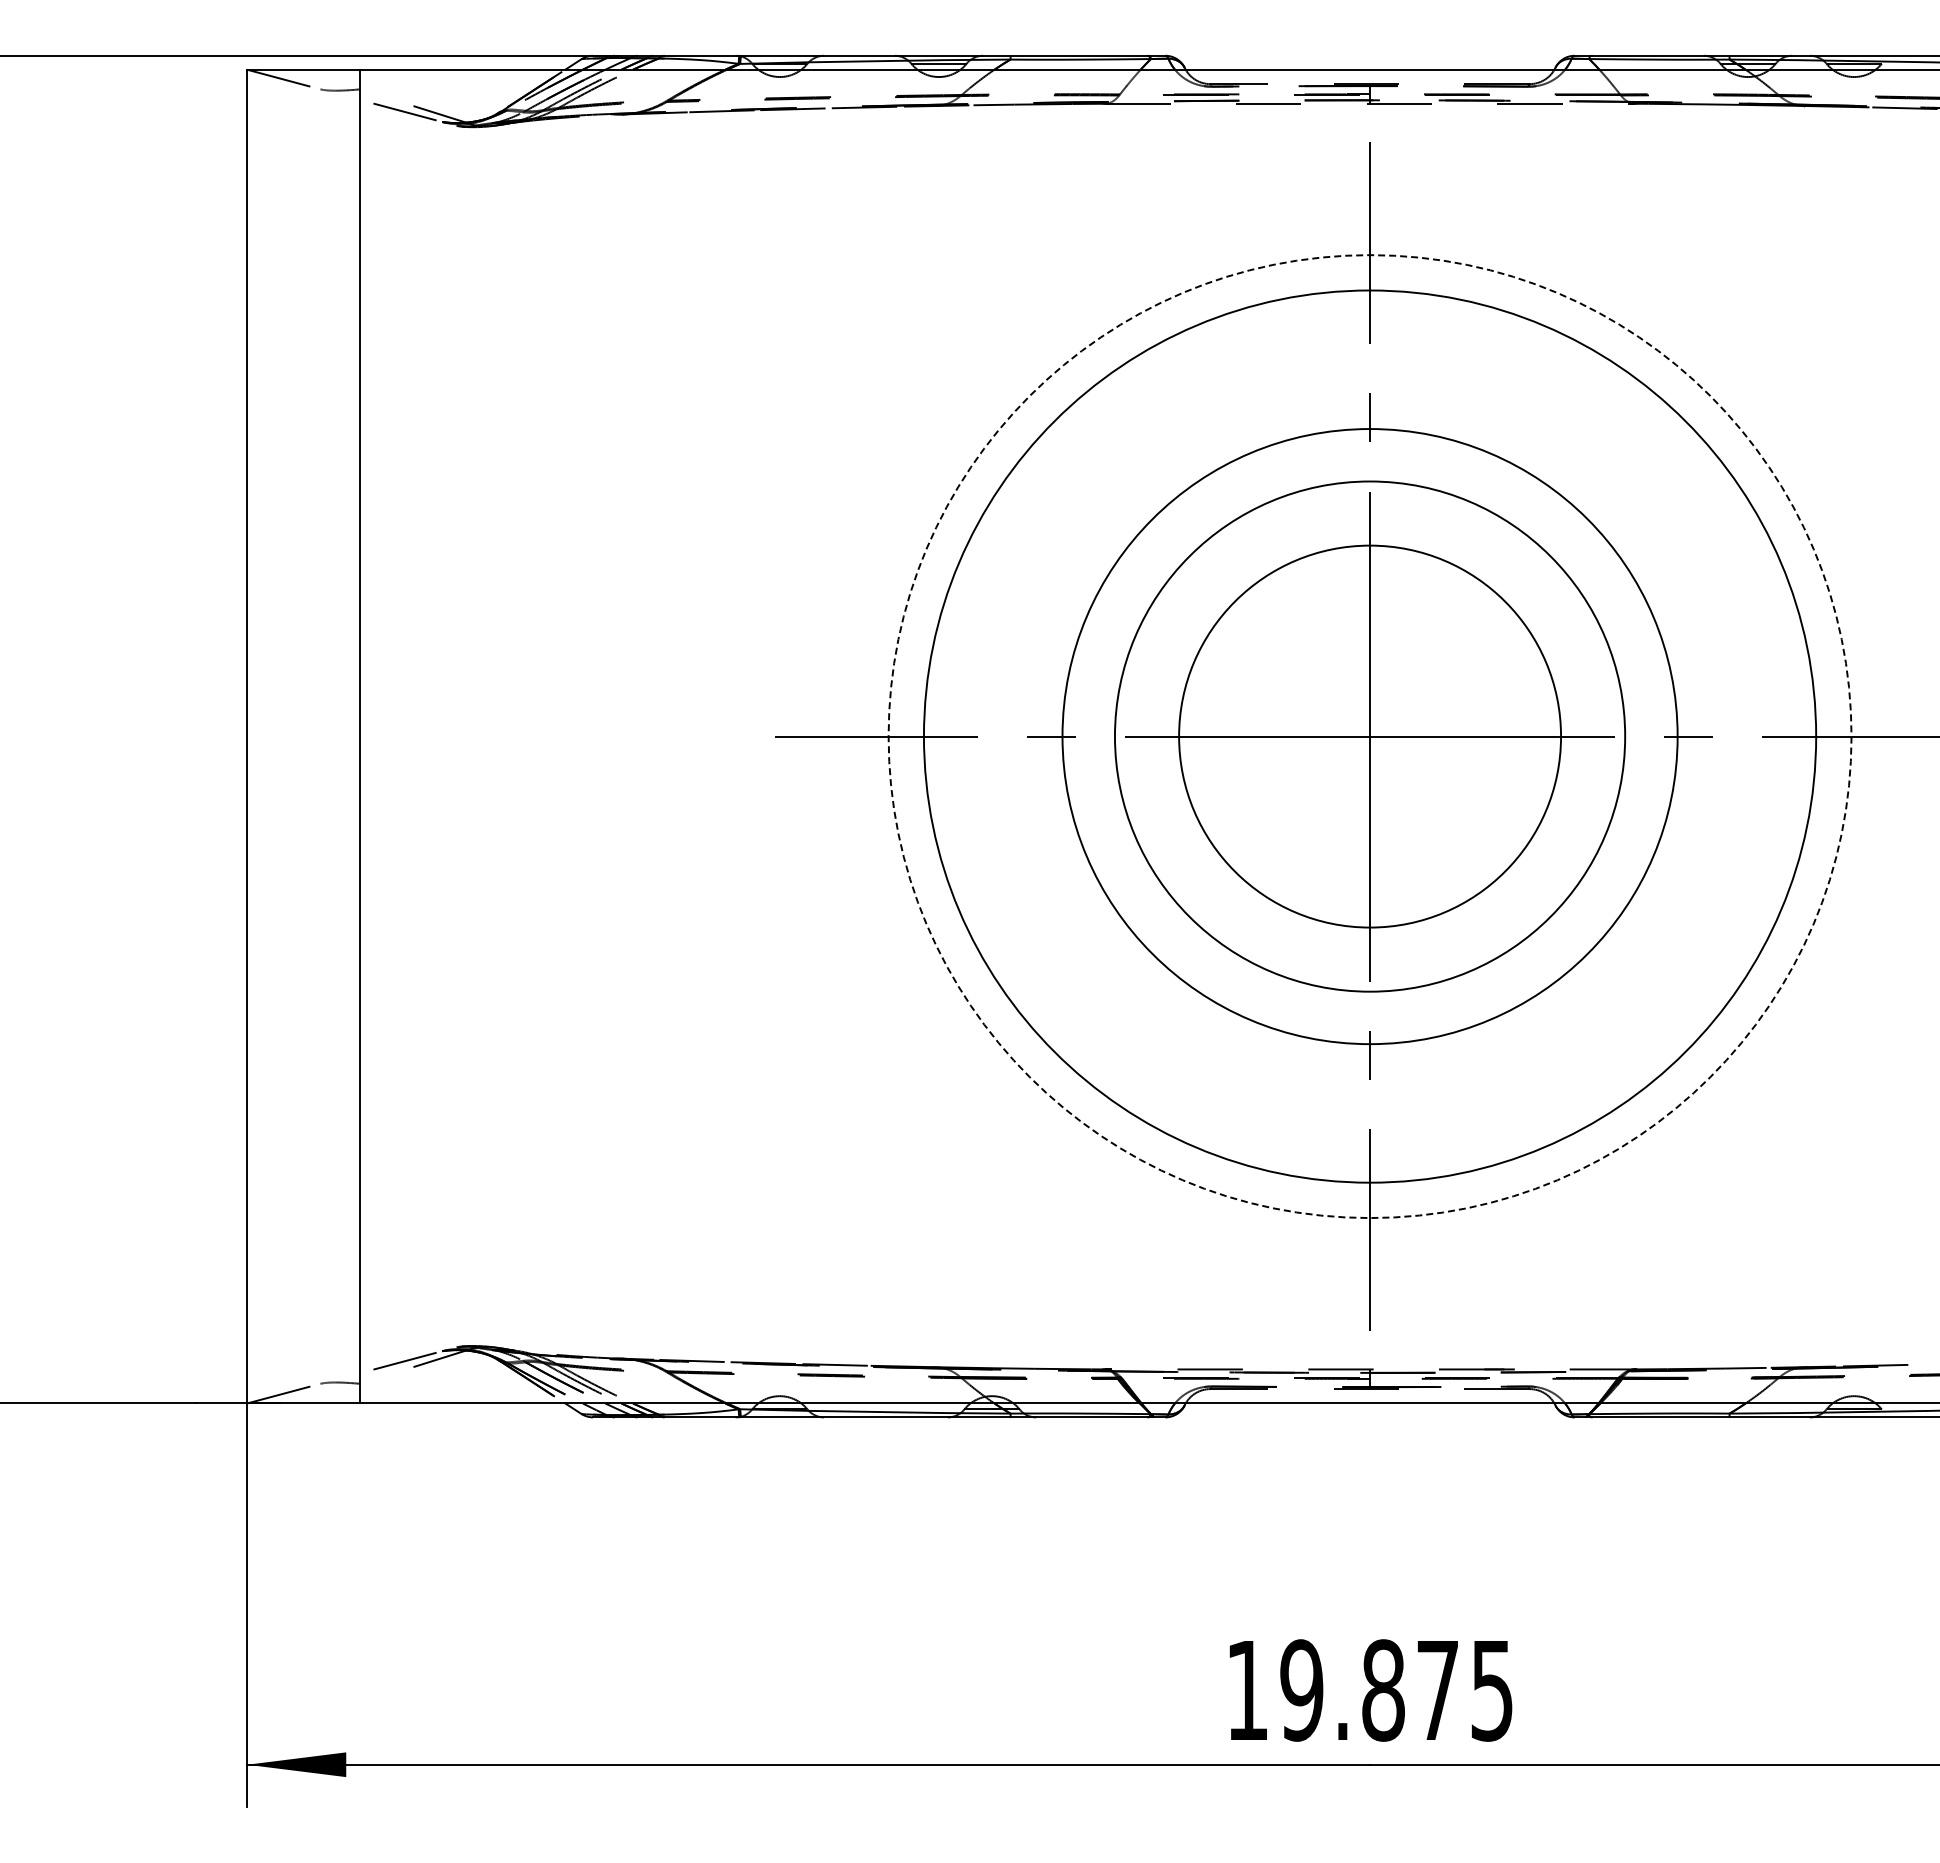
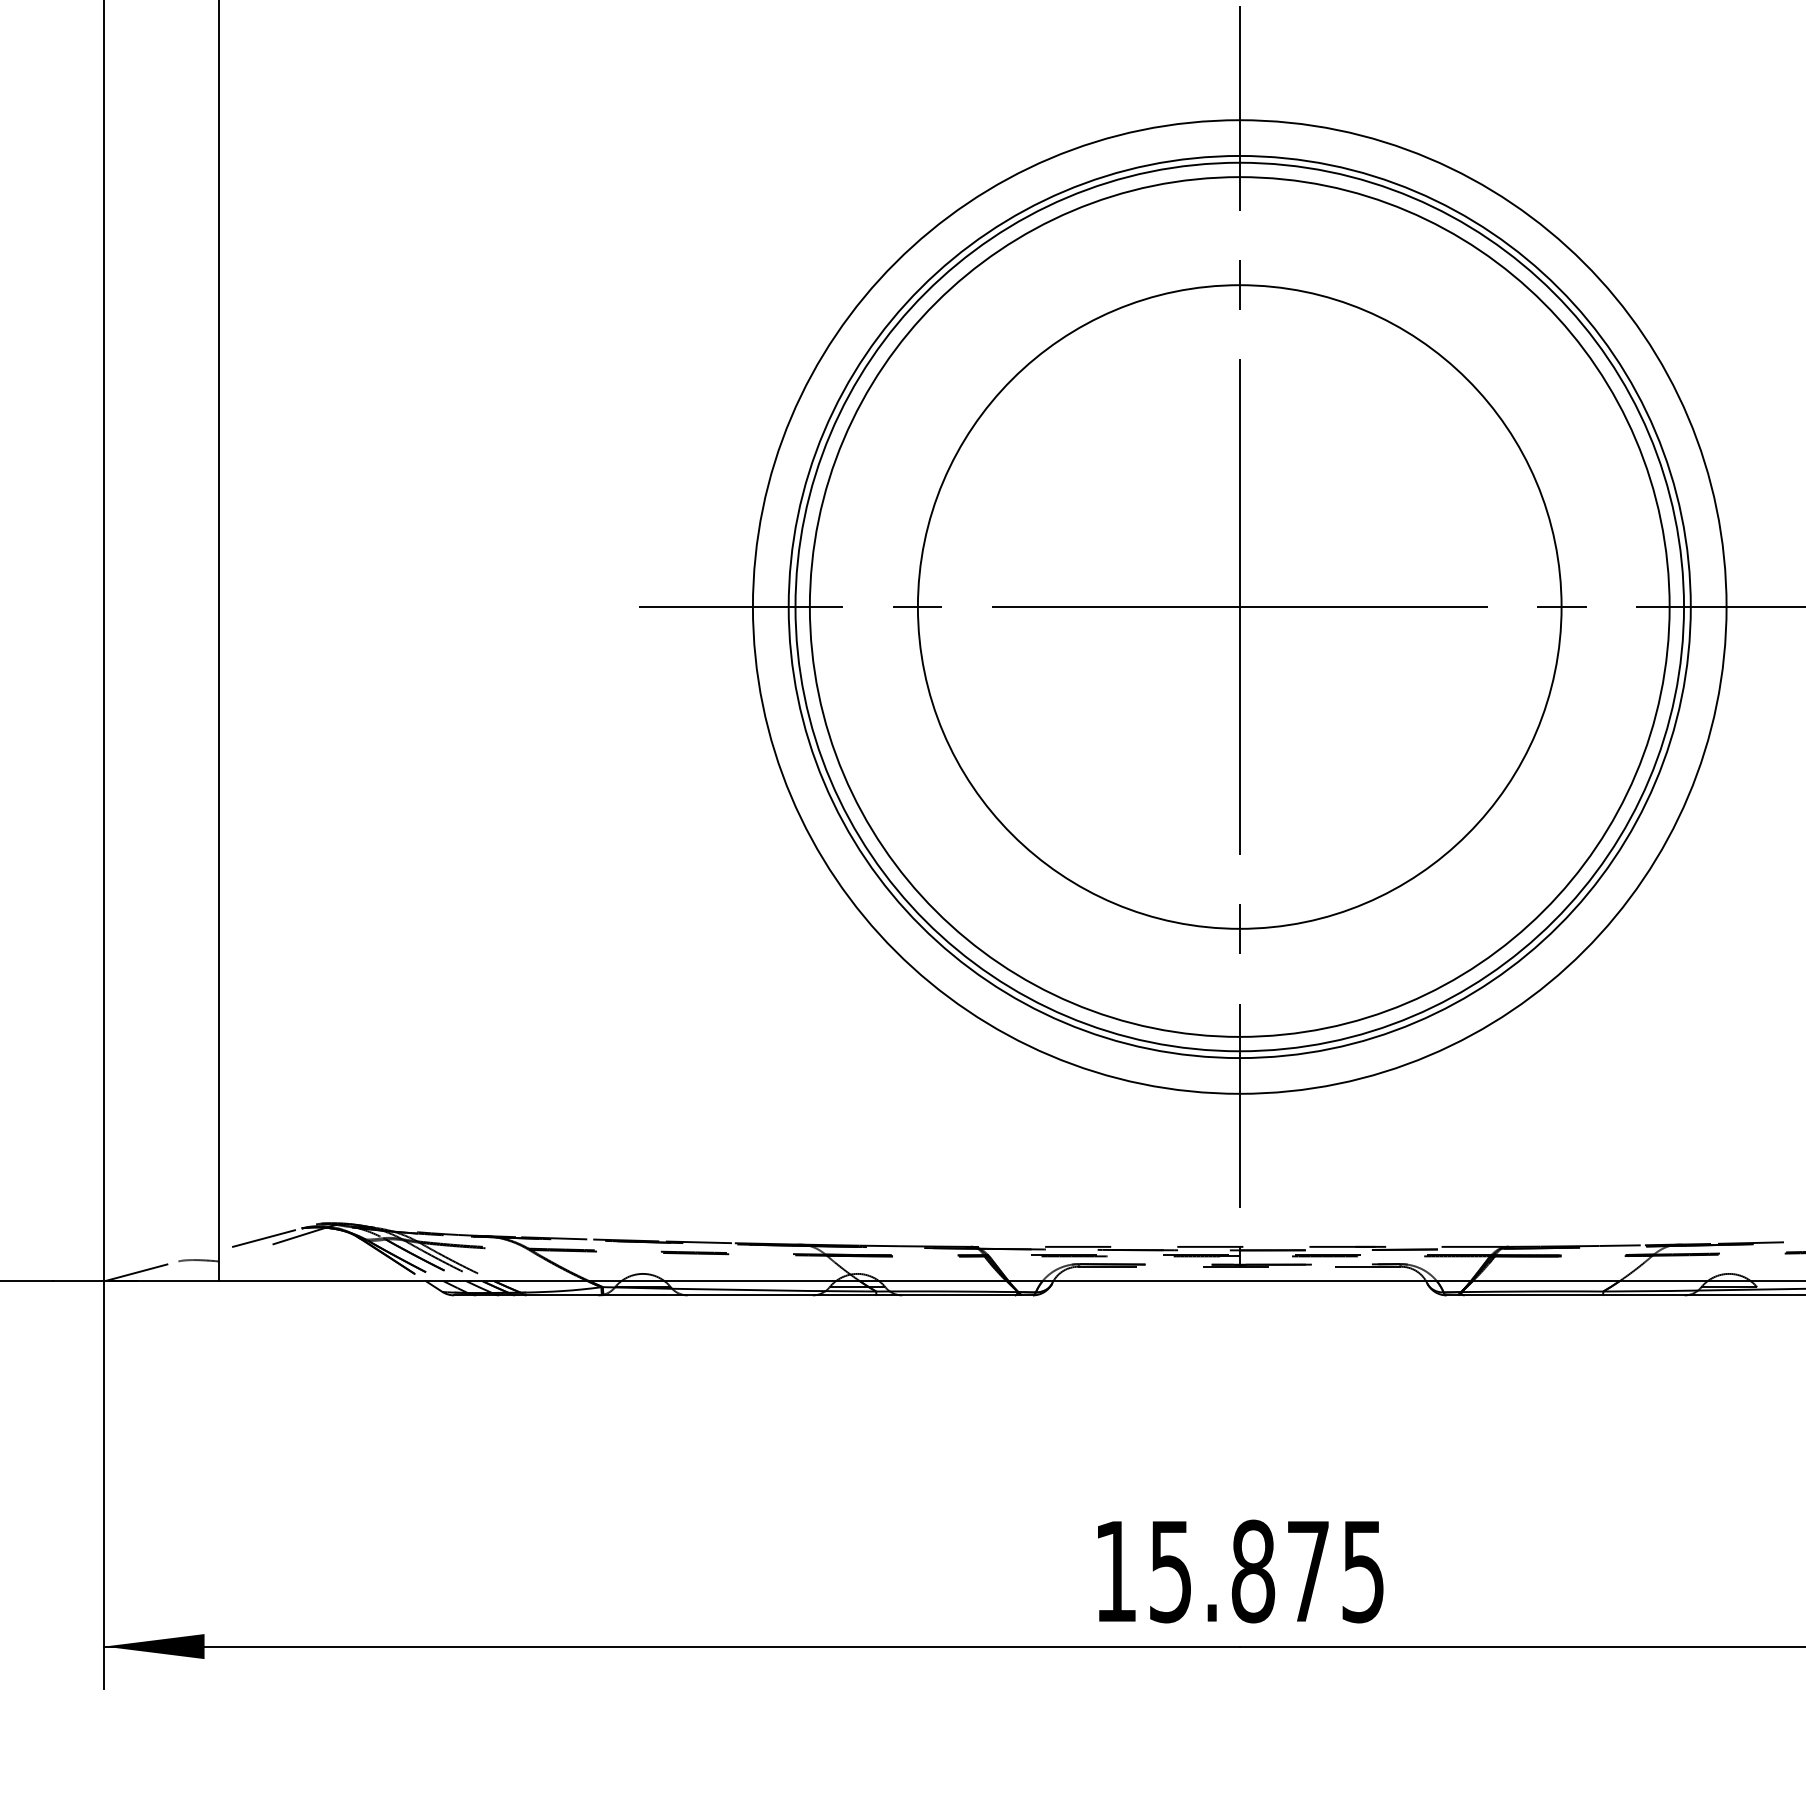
circle: (1369, 736) -> (1239, 606), dashed -> solid
circle: (1369, 736) -> (1239, 606), size x1.43
circle: (1369, 736) -> (1239, 606), size x1.67
circle: (1369, 736) -> (1239, 606), size x1.67
text: (1301, 1690) -> (1170, 1571), 19.875 -> 15.875

